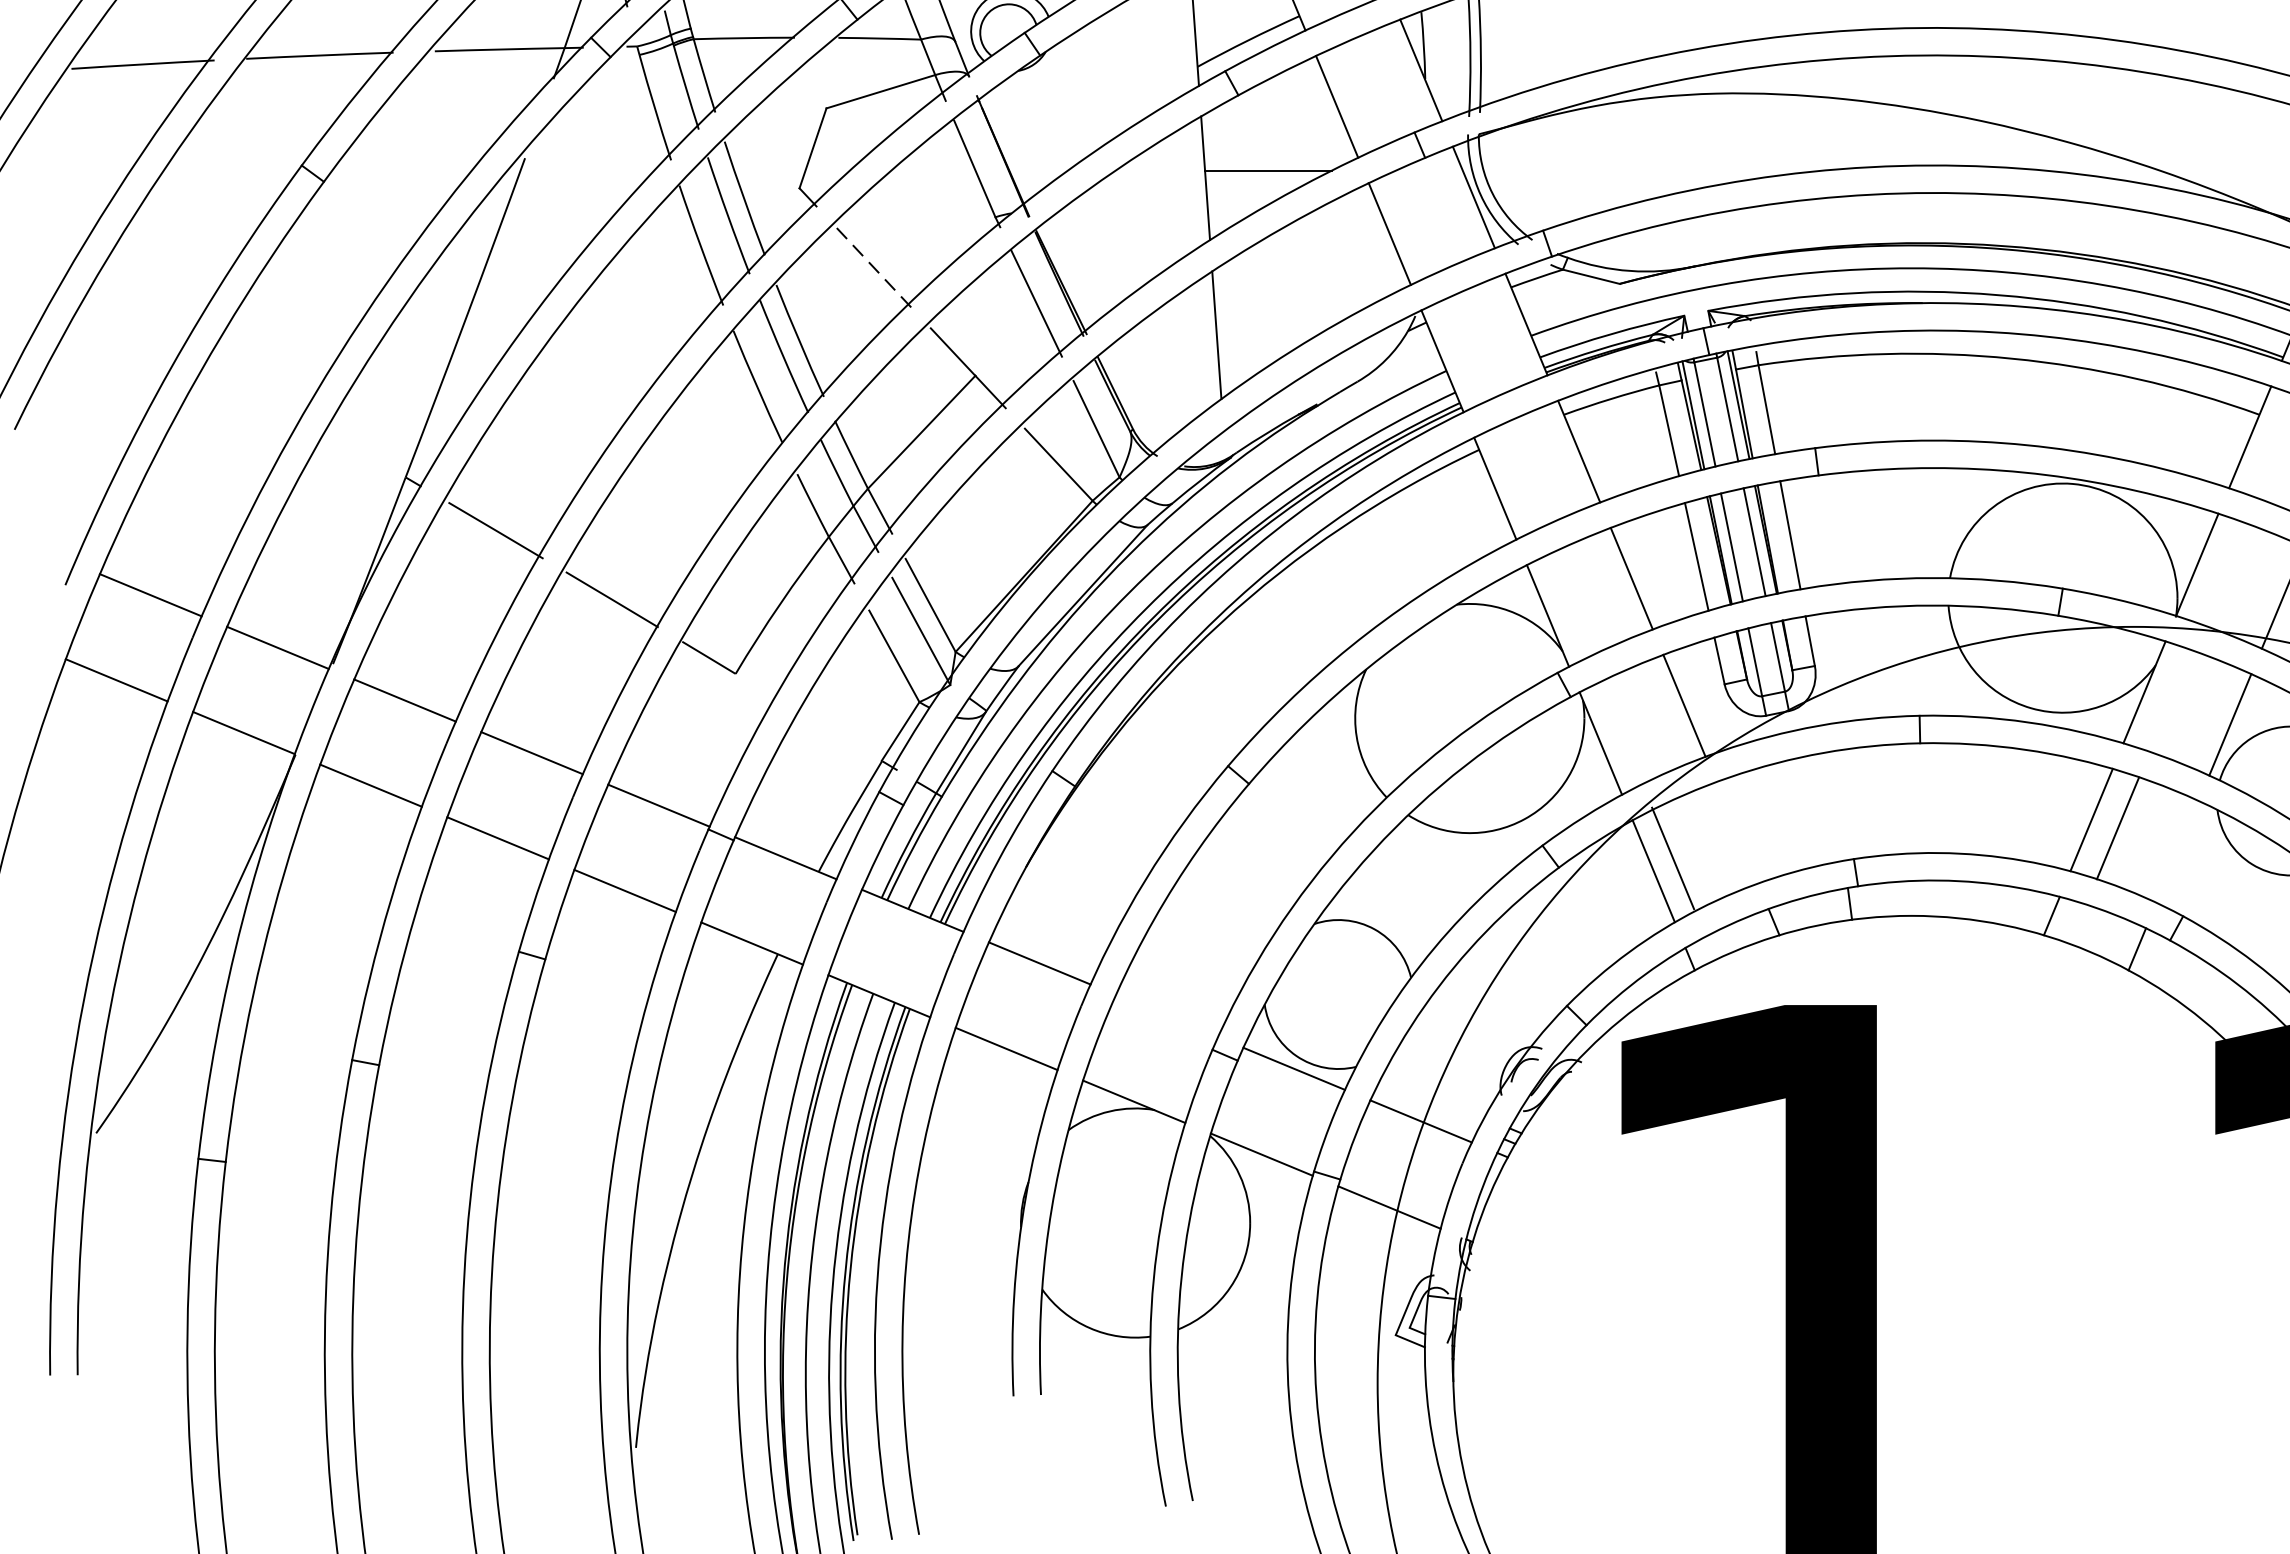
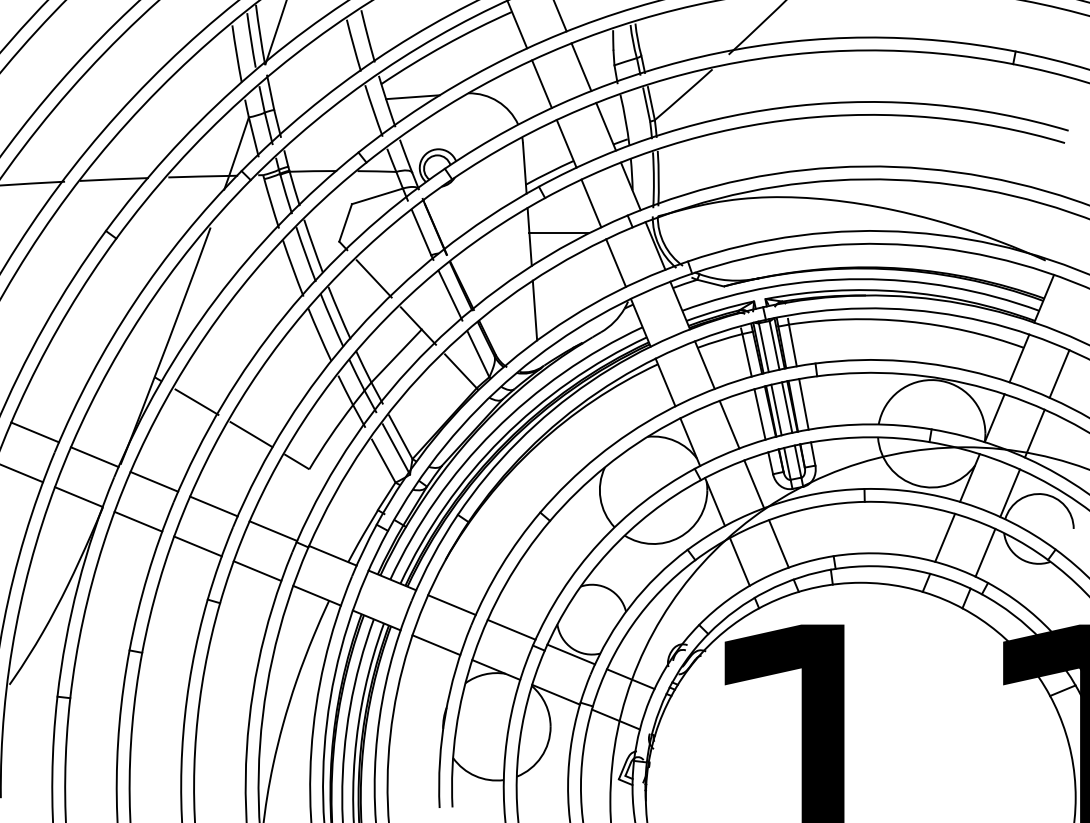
line: (874, 266) -> (374, 278), dashed -> solid
line: (2117, 827) -> (985, 552), moved
line: (1672, 857) -> (778, 543), moved
line: (1166, 1015) -> (511, 629), added

